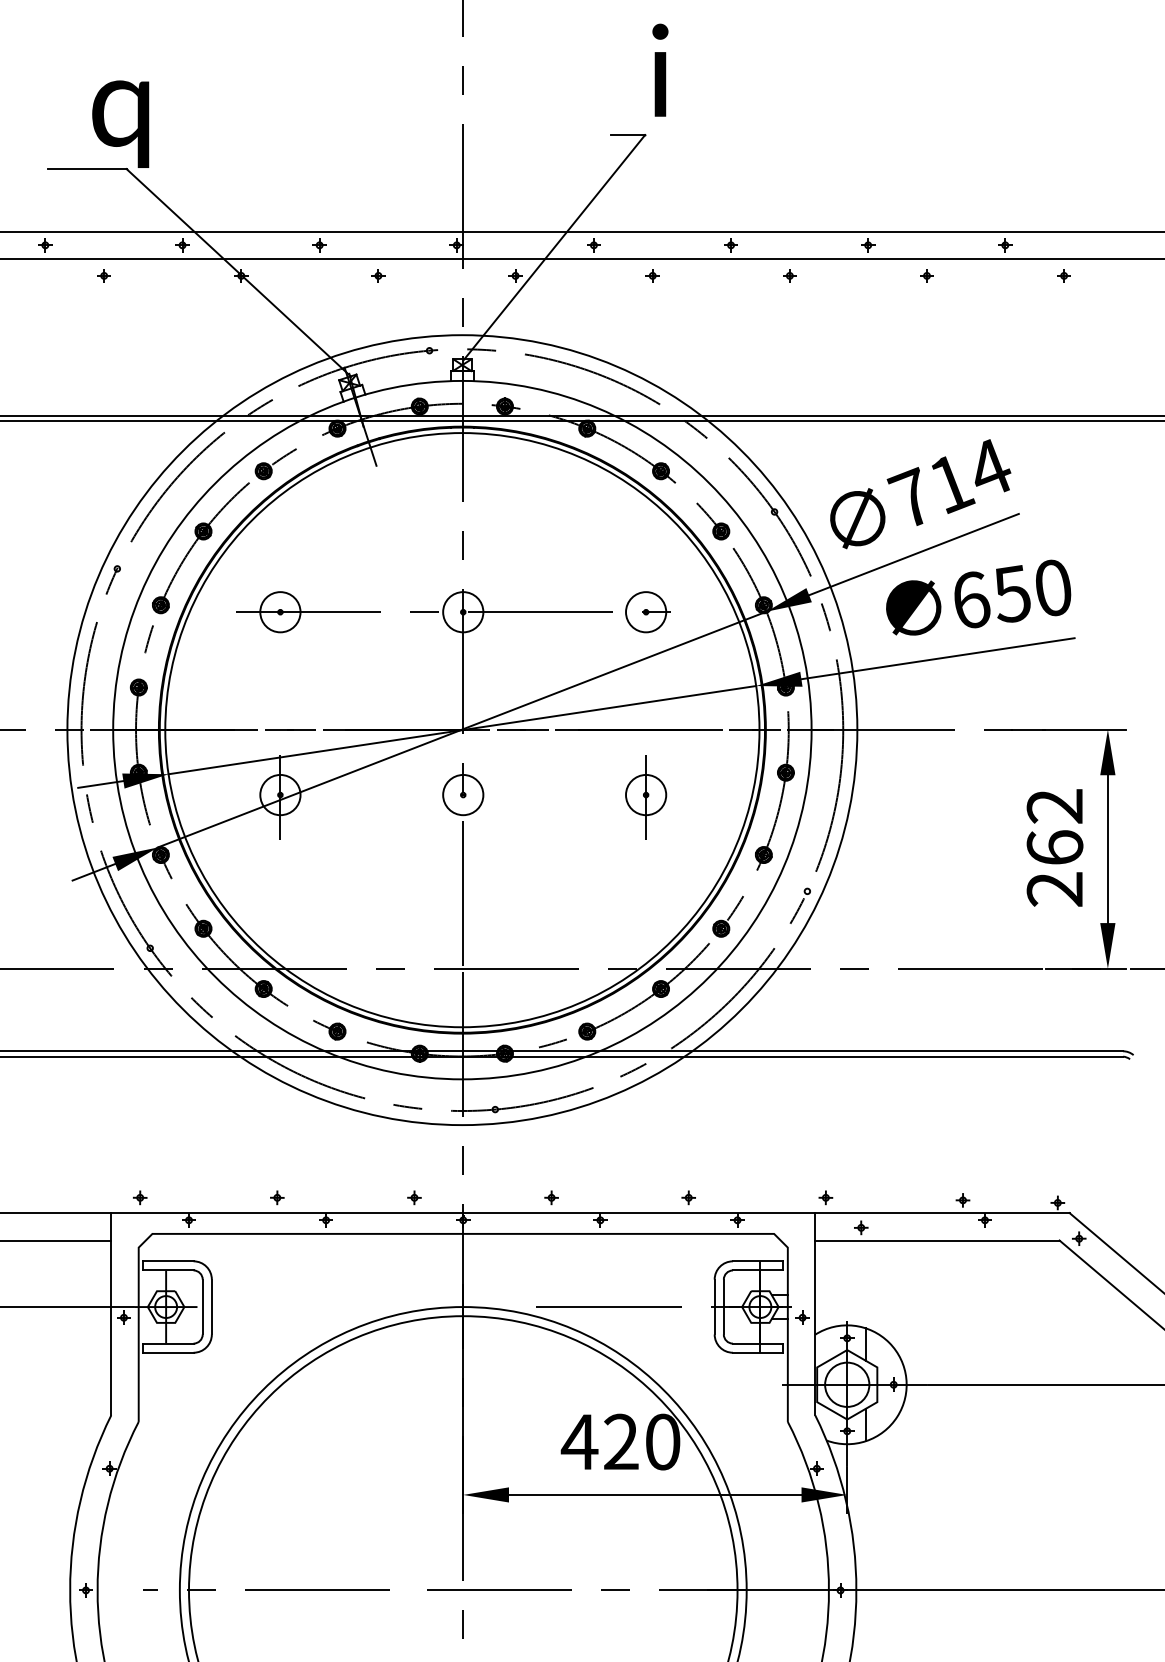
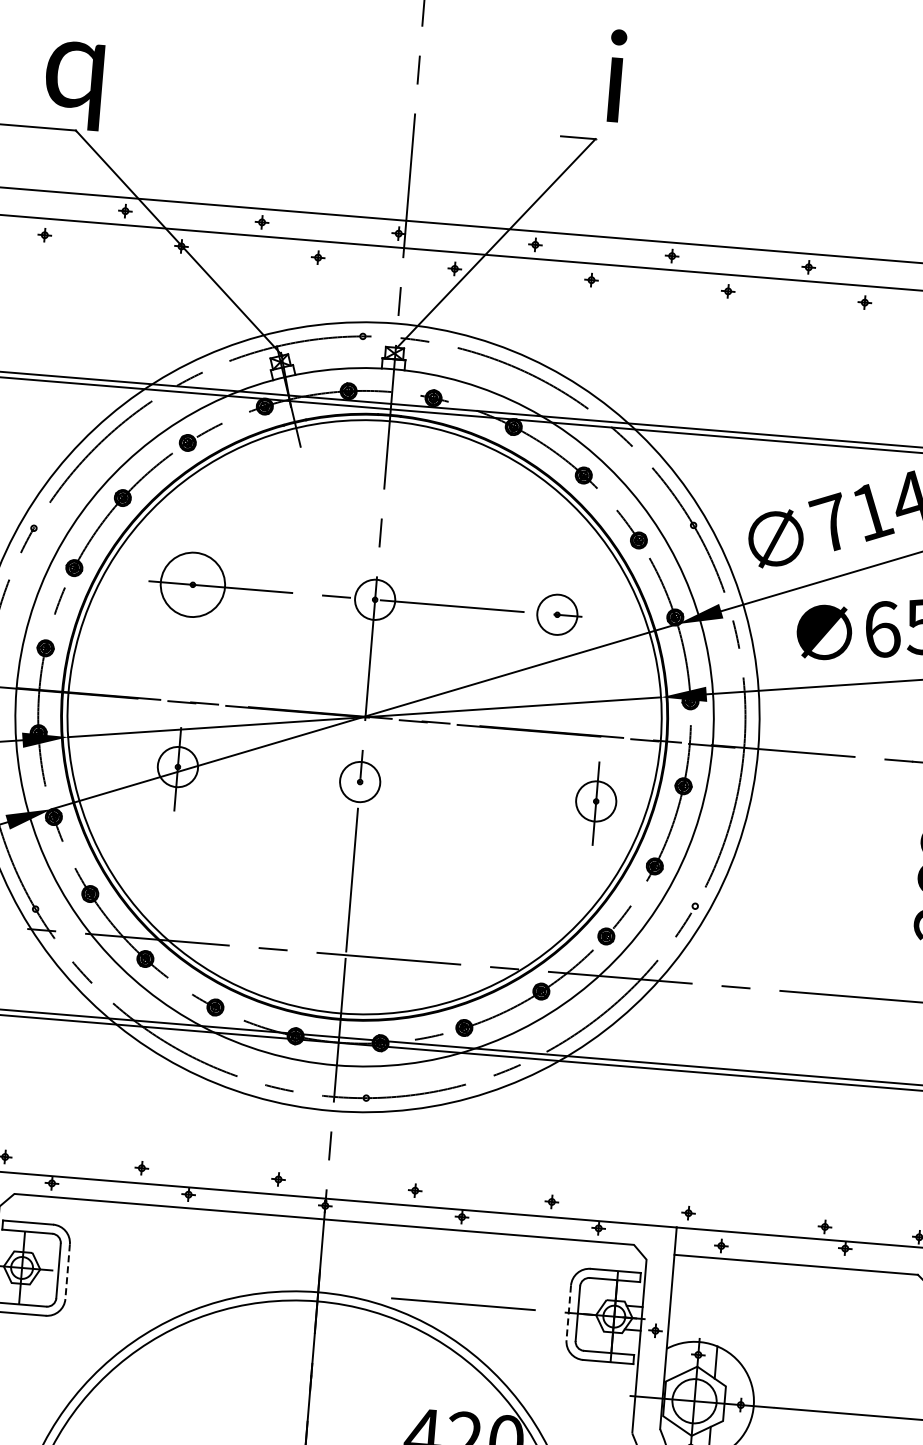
circle: (280, 612) -> (192, 585), size x1.6
part: (646, 797) -> (596, 803), moved
line: (211, 1307) -> (67, 1272), solid -> dashed
line: (714, 1307) -> (568, 1313), solid -> dashed

